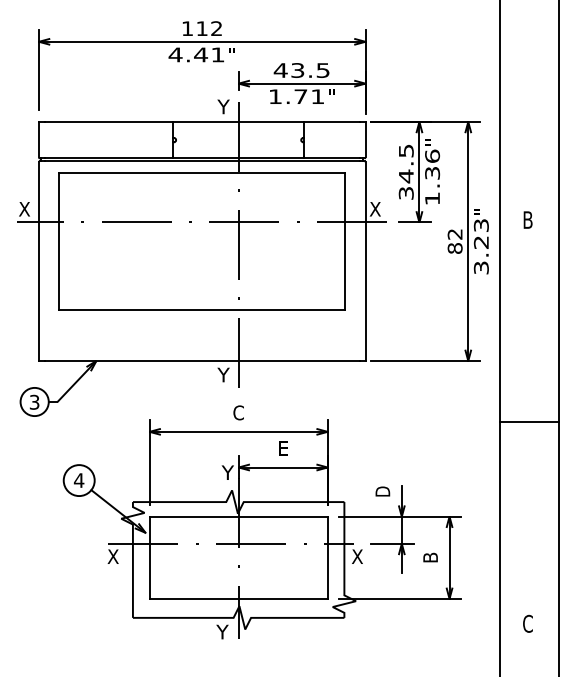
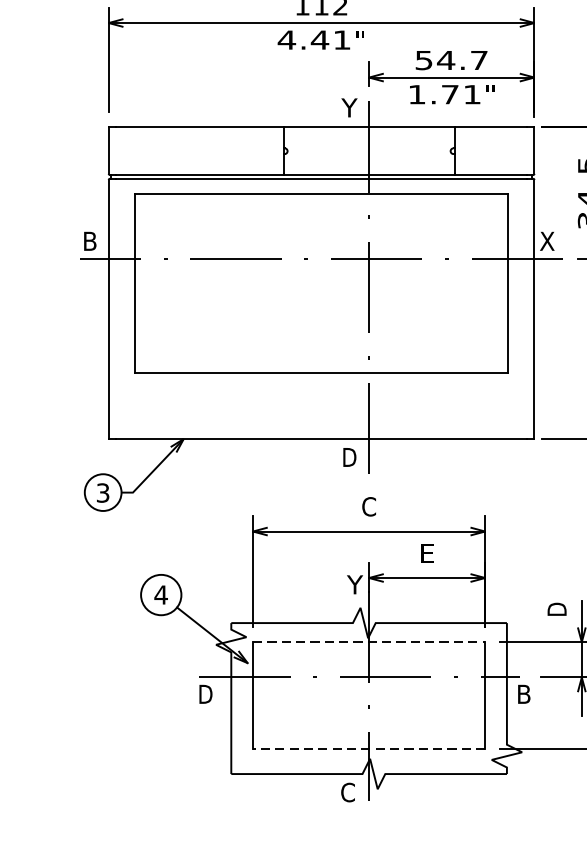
text: (301, 70) -> (451, 60), 43.5 -> 54.7
text: (24, 209) -> (89, 241), X -> B
text: (223, 374) -> (349, 456), Y -> D
line: (239, 516) -> (370, 641), solid -> dashed
text: (112, 556) -> (204, 694), X -> D
text: (357, 556) -> (524, 694), X -> B
line: (238, 598) -> (368, 748), solid -> dashed
text: (222, 631) -> (348, 791), Y -> C

